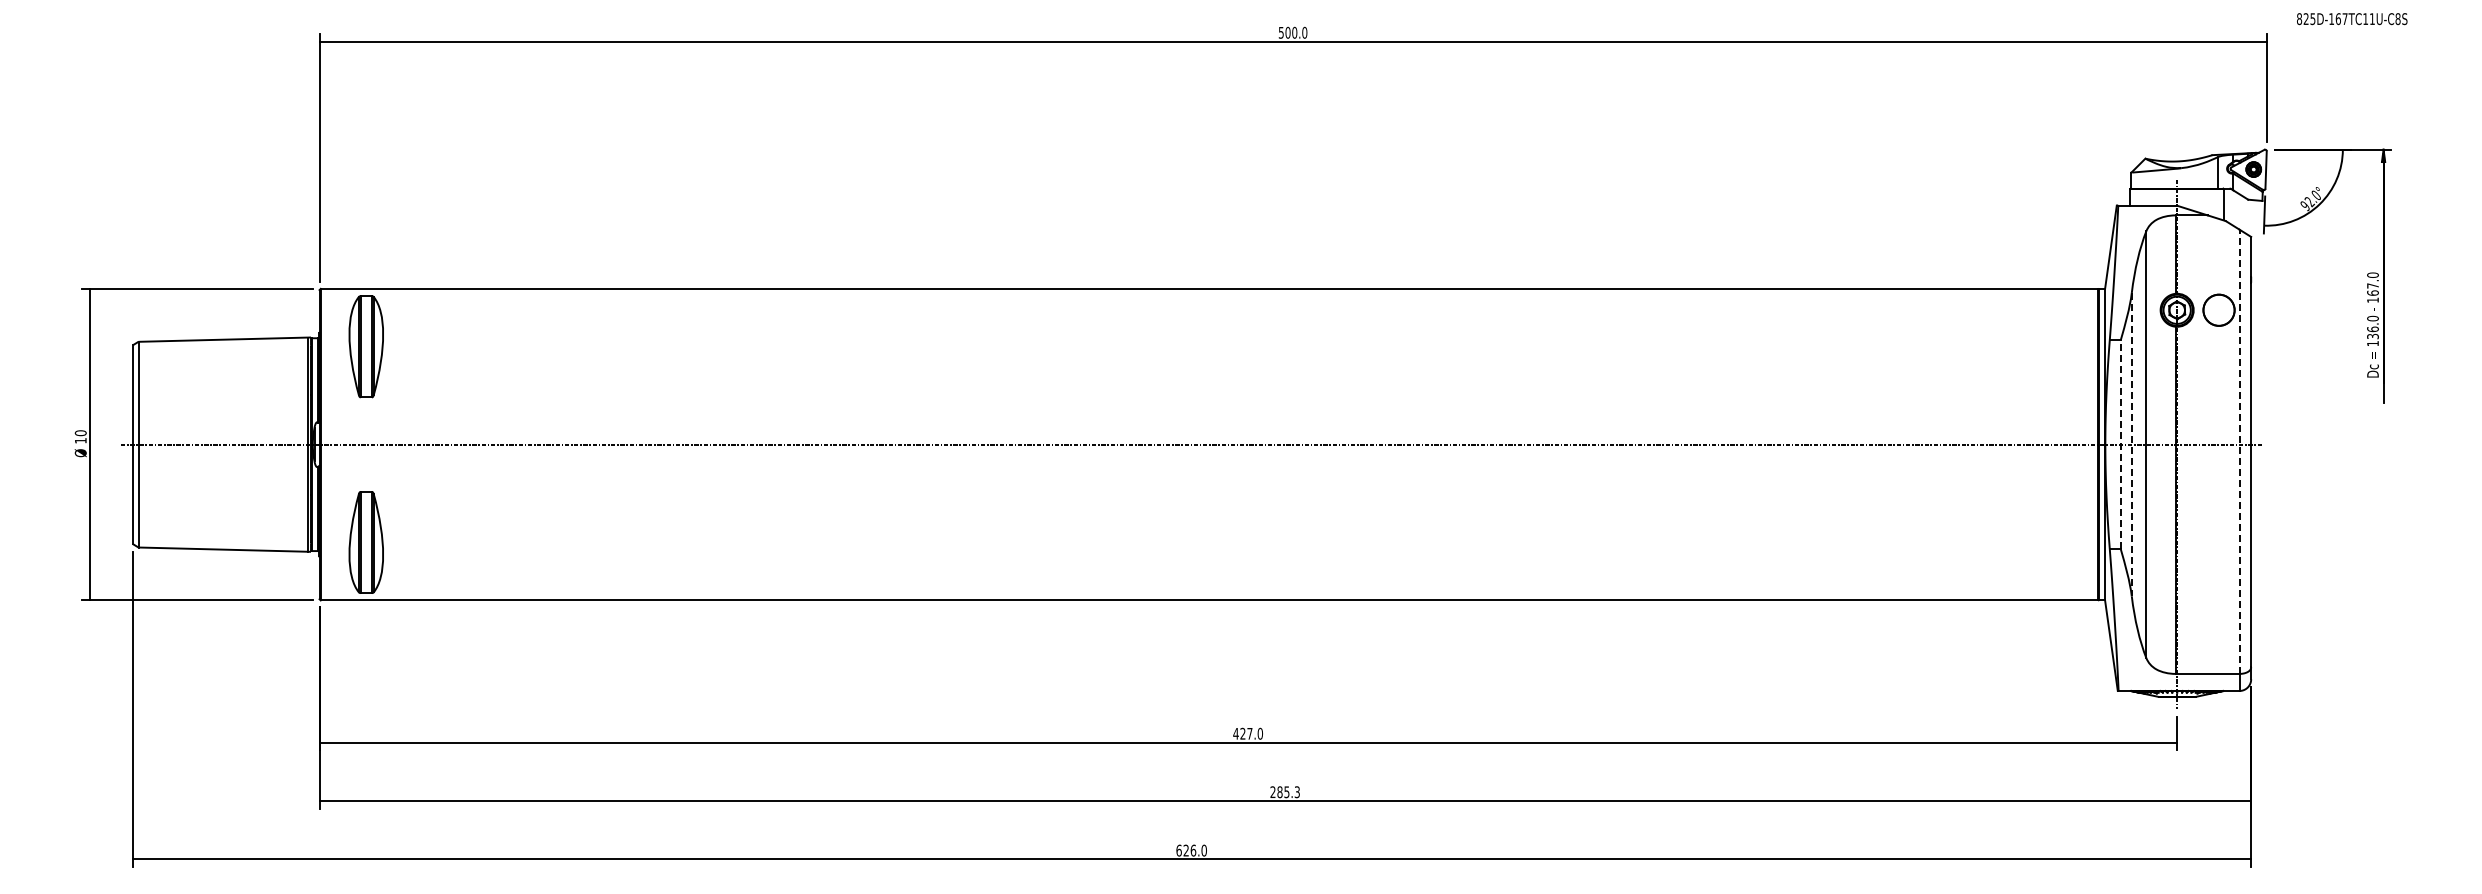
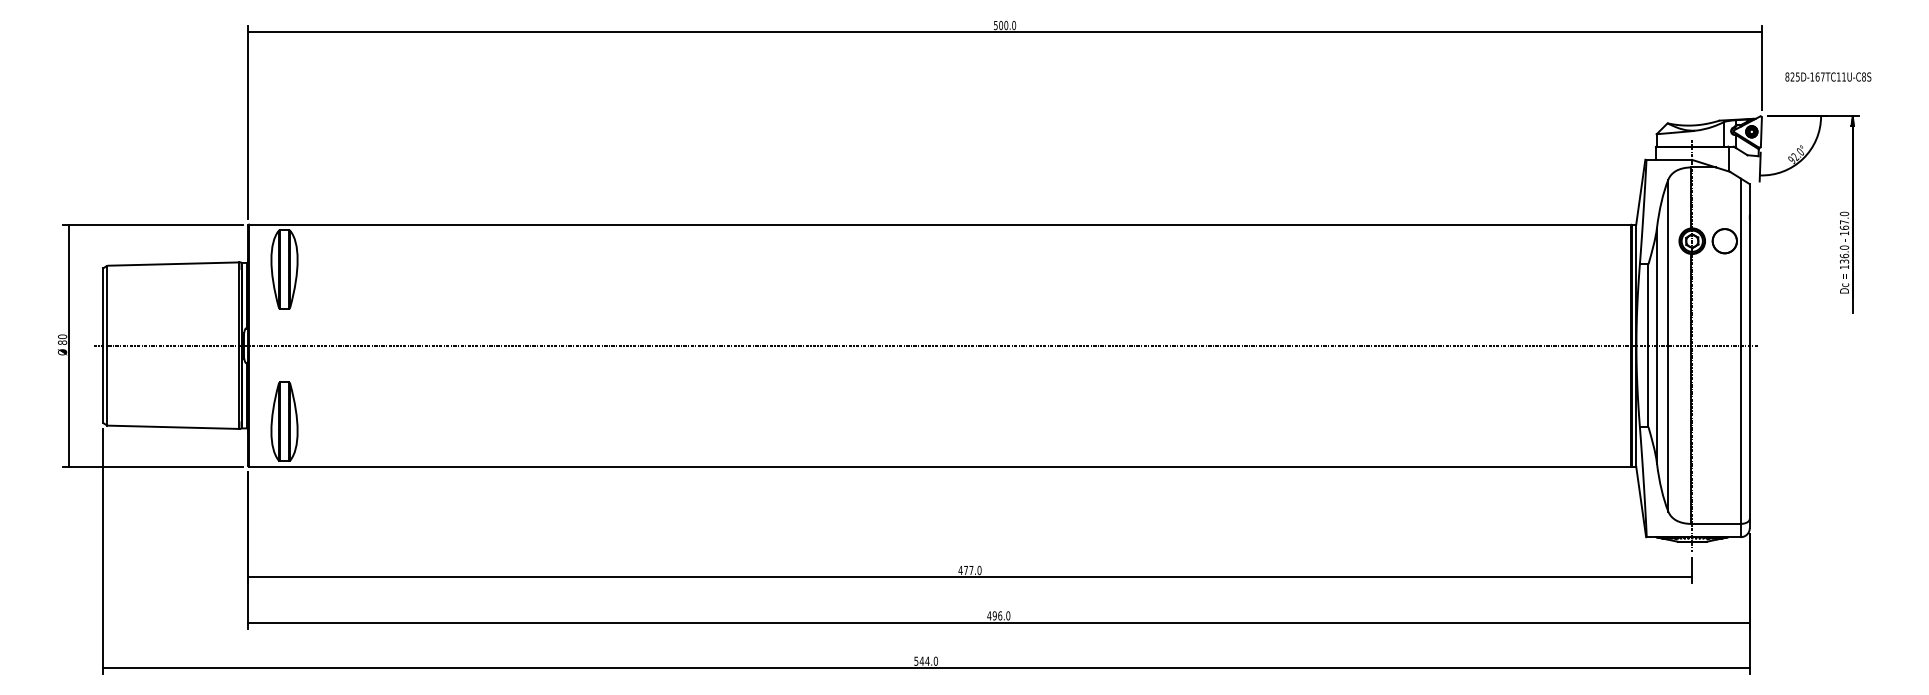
text: (2352, 19) -> (1828, 77), moved
text: (80, 440) -> (62, 342), 10 -> 80
line: (2120, 444) -> (1648, 345), dashed -> solid
line: (2131, 444) -> (1656, 345), dashed -> solid
line: (2239, 451) -> (1740, 350), dashed -> solid
text: (1242, 733) -> (965, 570), 427.0 -> 477.0
text: (1284, 792) -> (998, 616), 285.3 -> 496.0
text: (1186, 850) -> (922, 661), 626.0 -> 544.0

